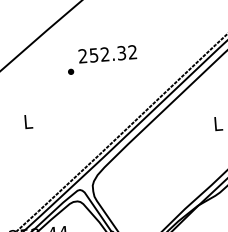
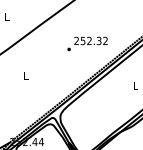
text: (101, 59) -> (87, 43), moved

